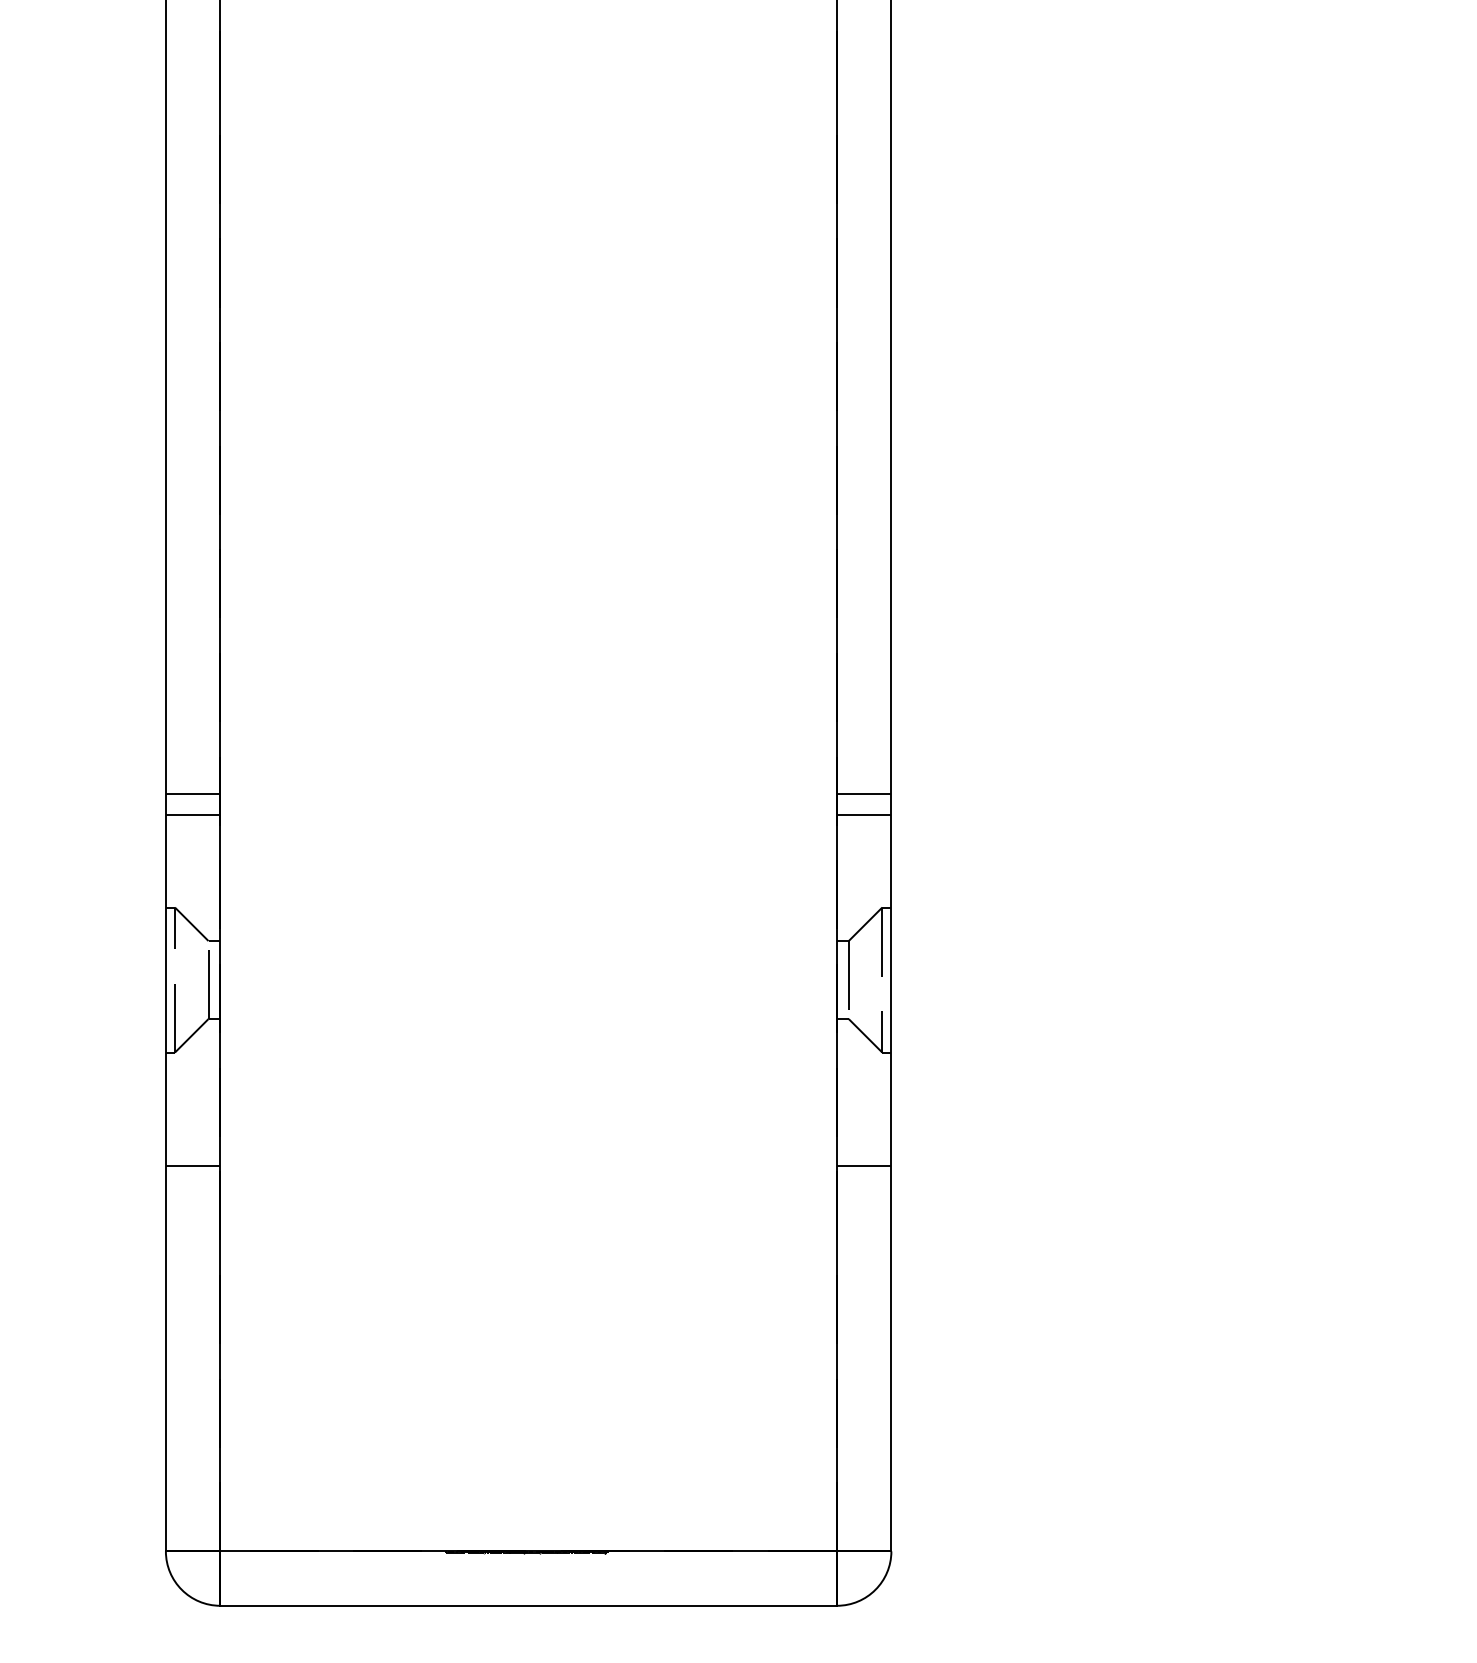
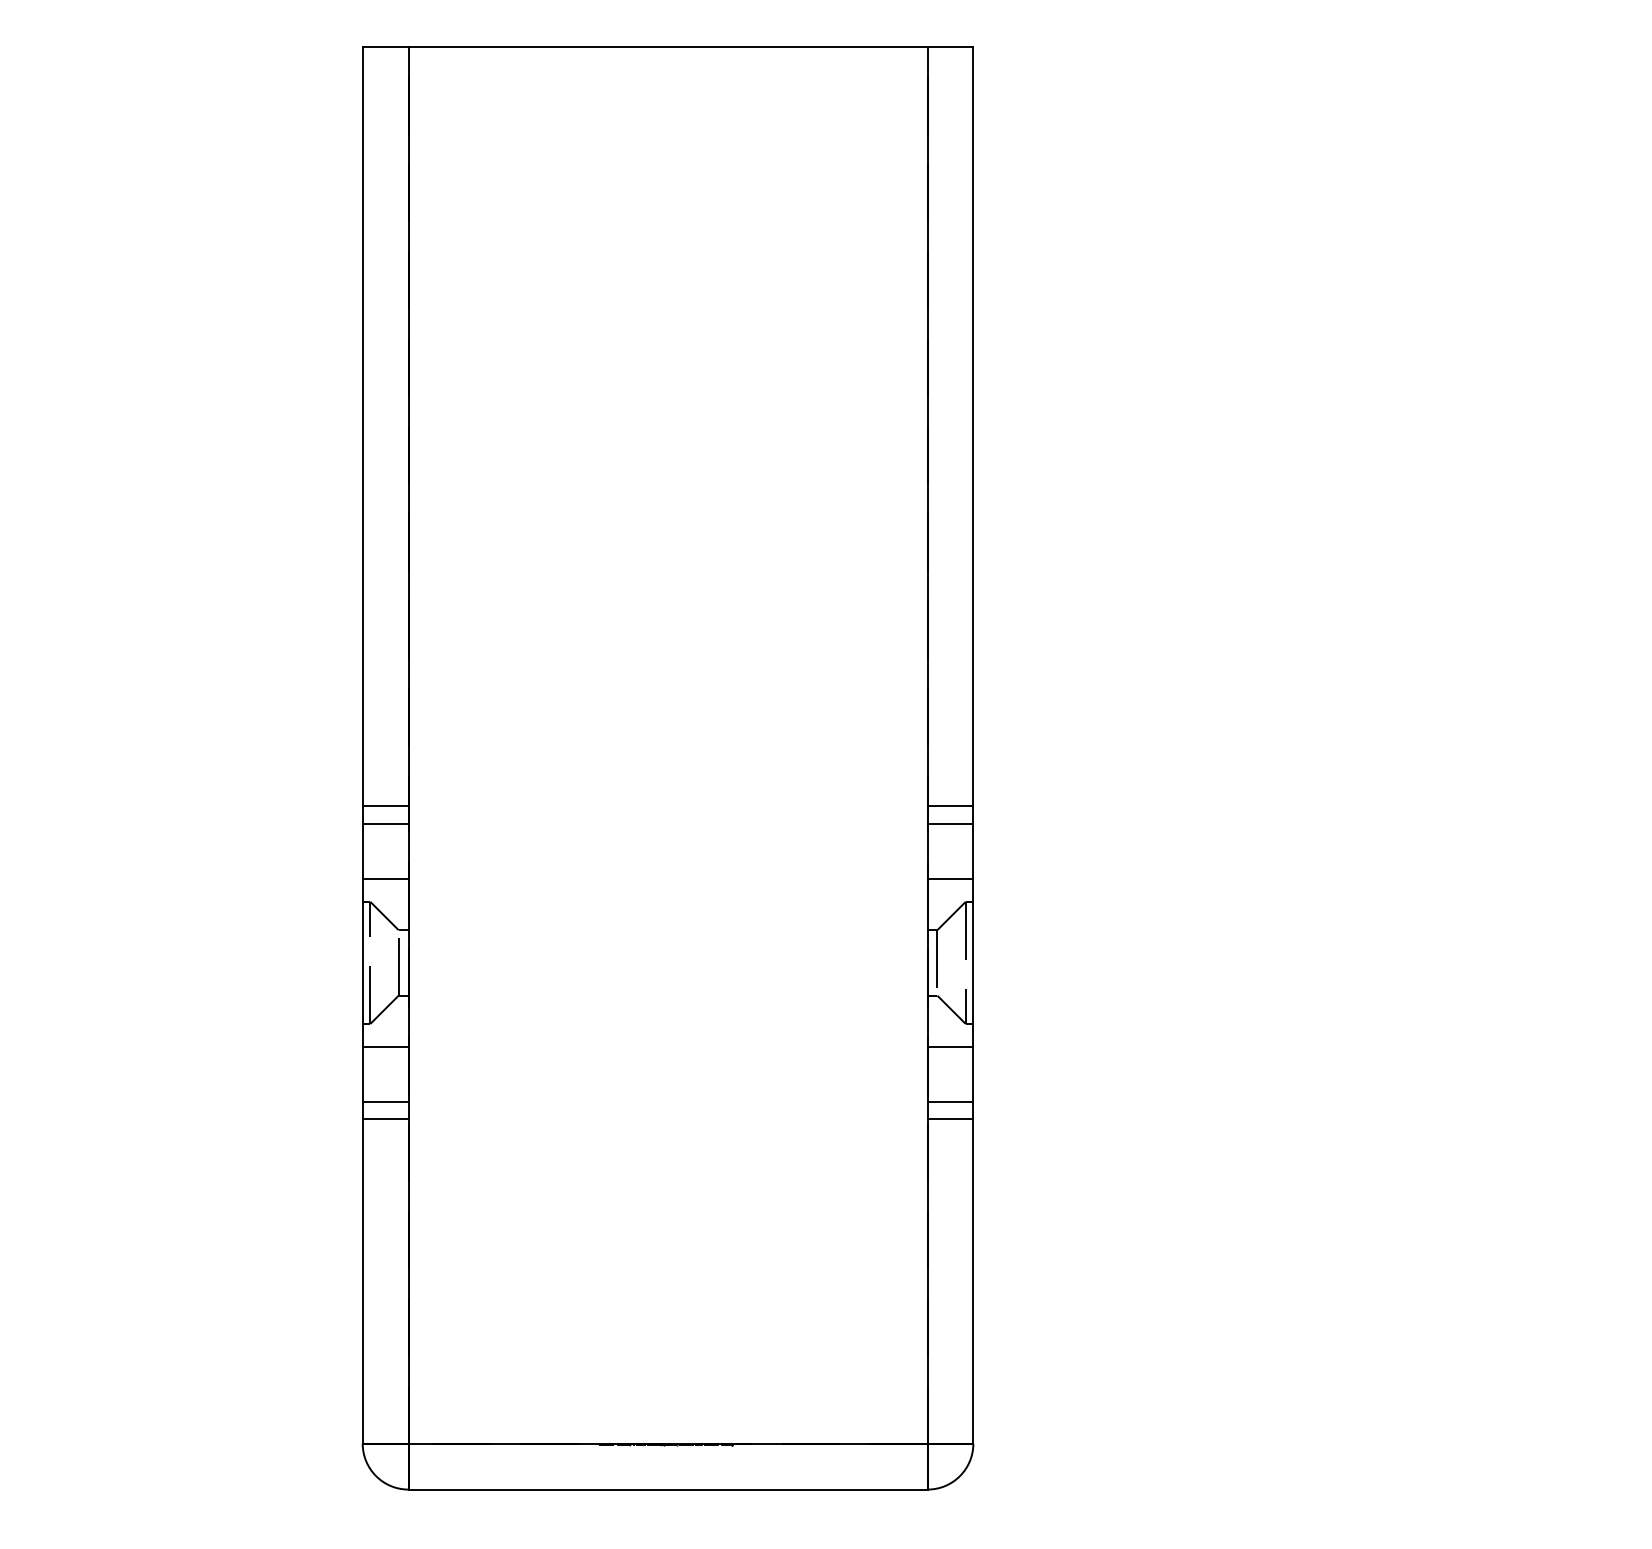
line: (192, 879) -> (385, 878), added
line: (864, 879) -> (950, 878), added
line: (192, 1079) -> (385, 1046), added
line: (864, 1079) -> (950, 1046), added
line: (192, 1144) -> (385, 1101), added
line: (864, 1144) -> (950, 1101), added

